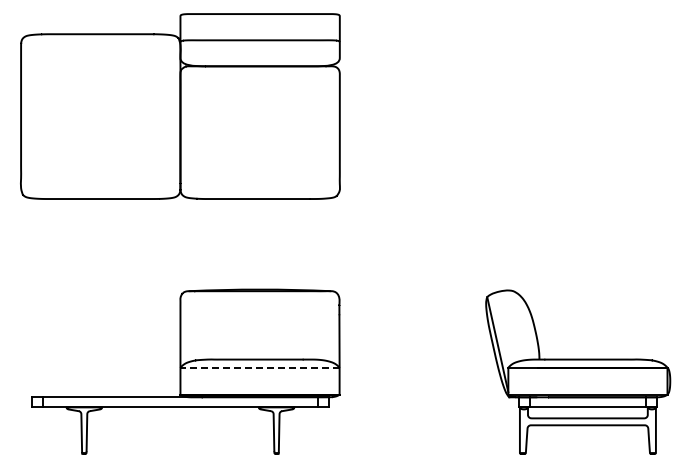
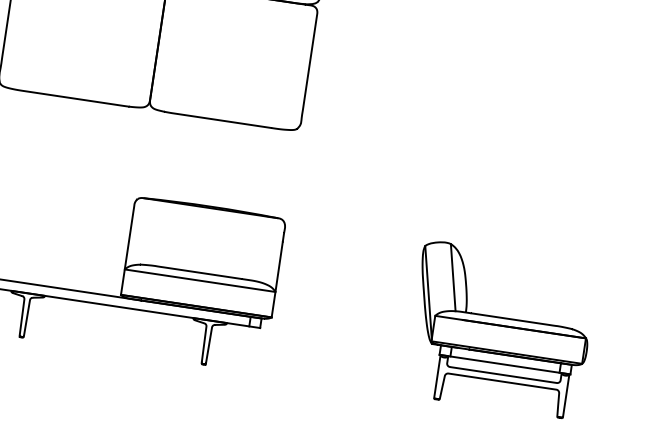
line: (520, 325) -> (452, 277), added
line: (260, 367) -> (200, 280), dashed -> solid

